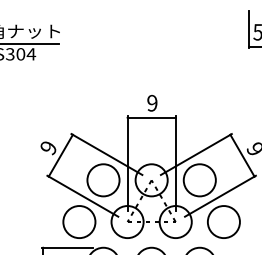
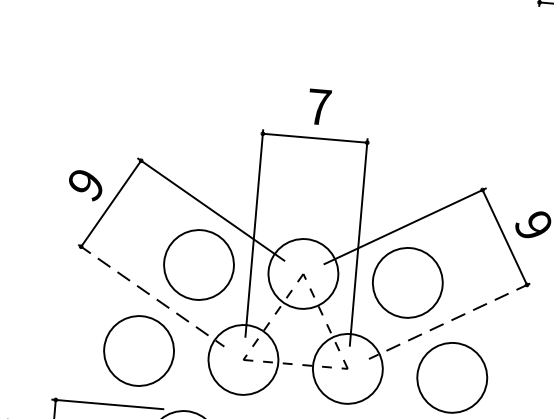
text: (152, 102) -> (319, 105), 9 -> 7
line: (82, 196) -> (150, 296), solid -> dashed
line: (220, 196) -> (449, 321), solid -> dashed

